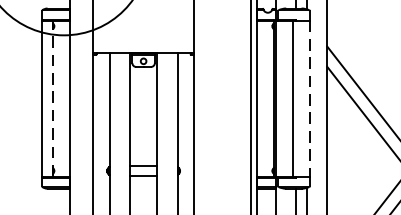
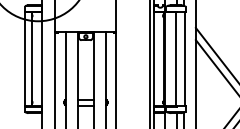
line: (52, 99) -> (31, 59), dashed -> solid
line: (309, 99) -> (185, 59), dashed -> solid

